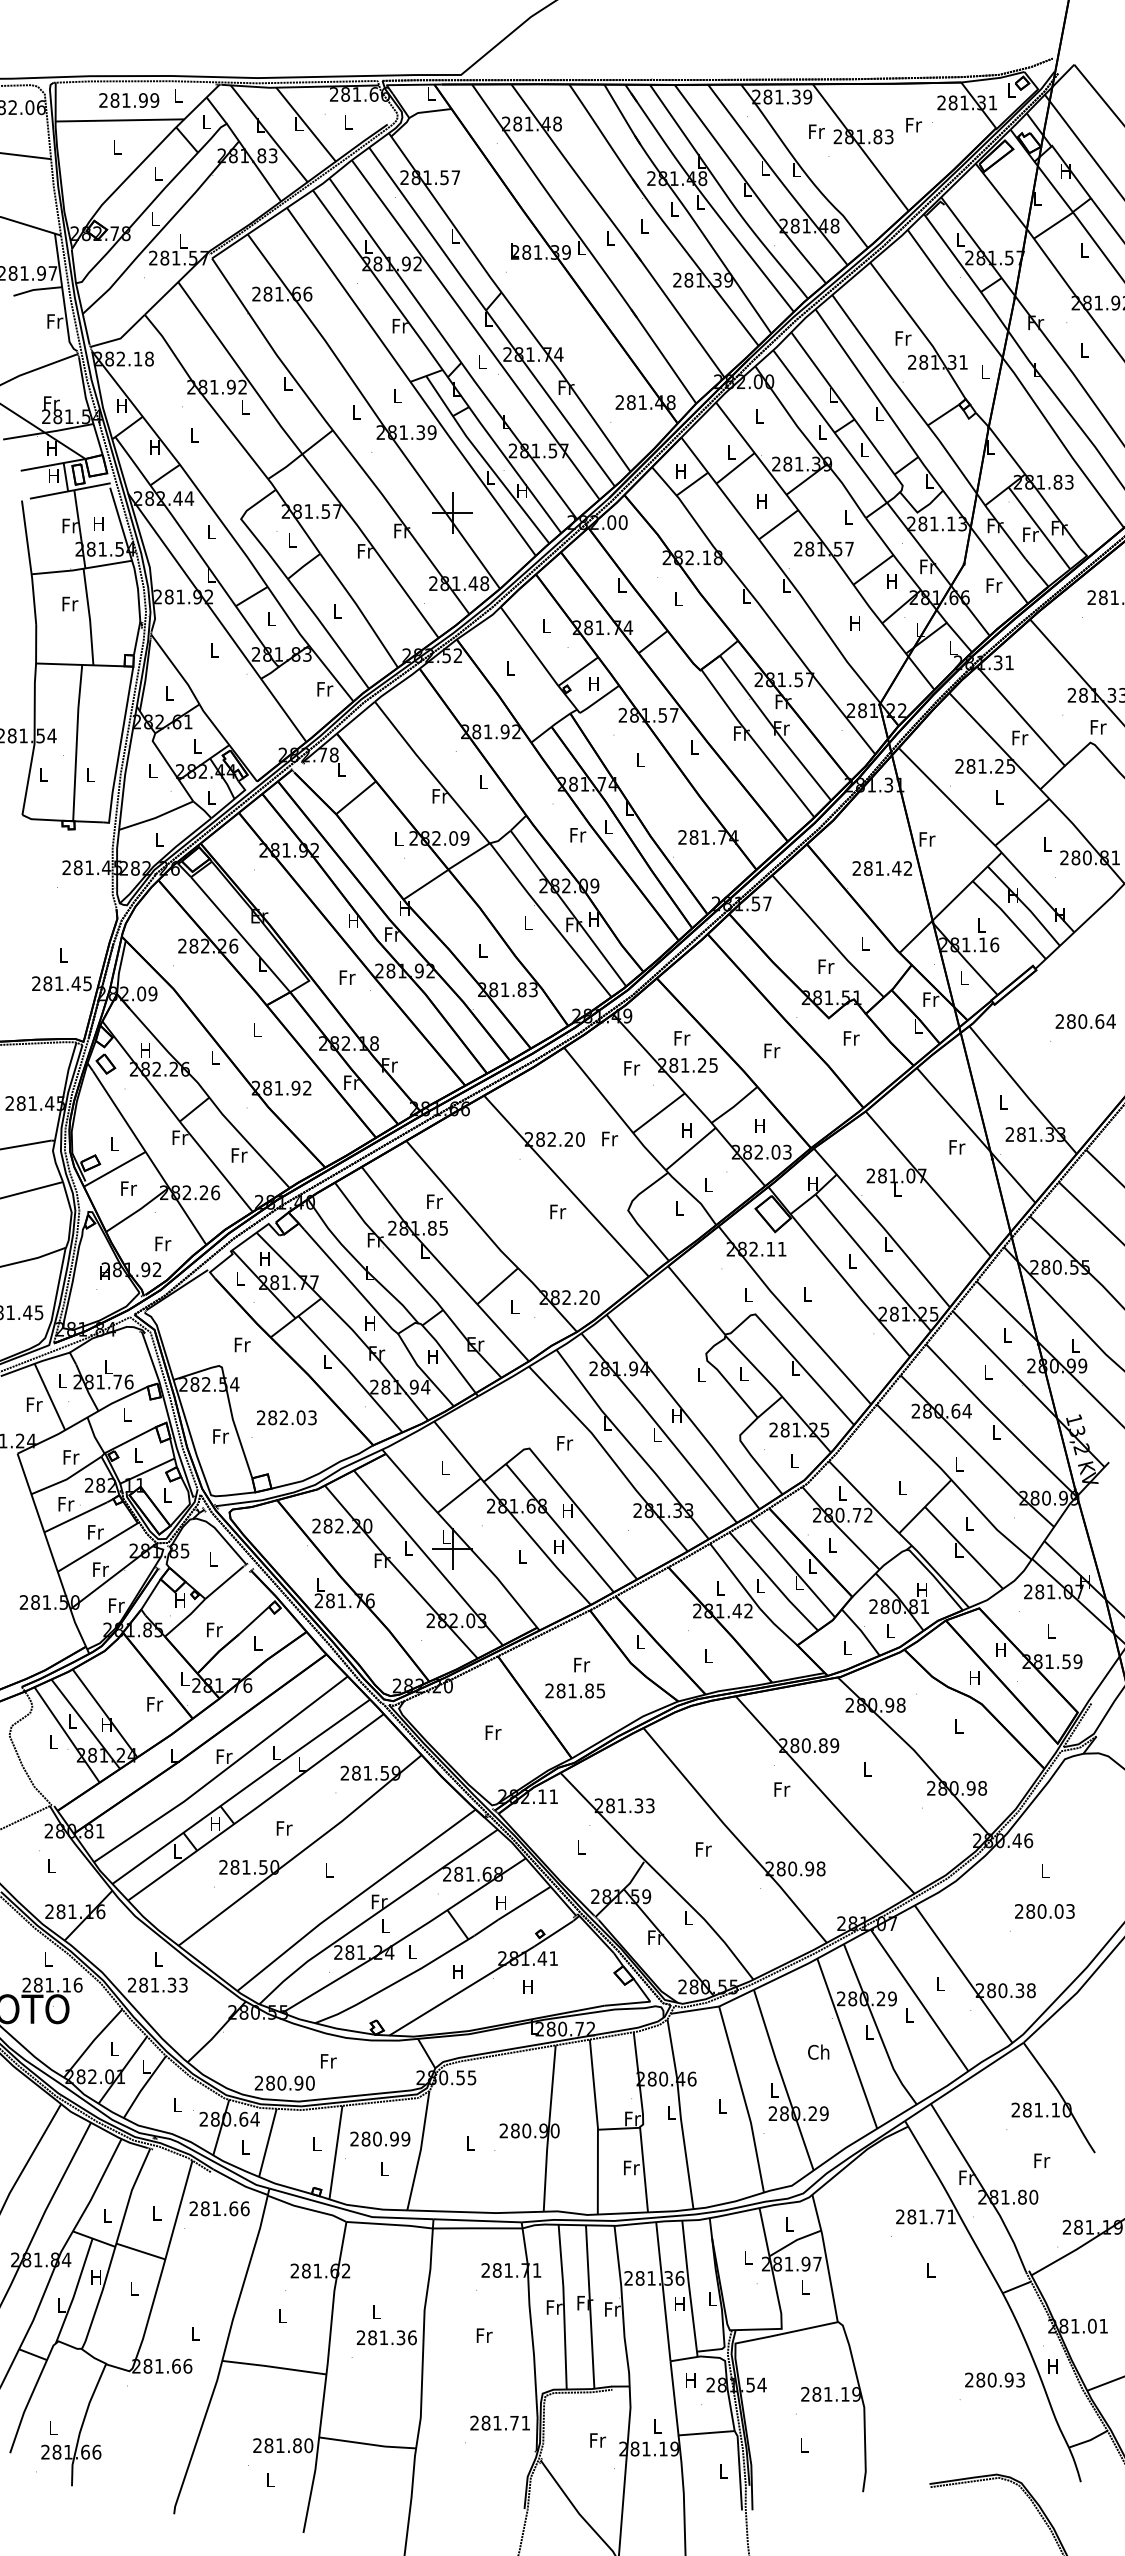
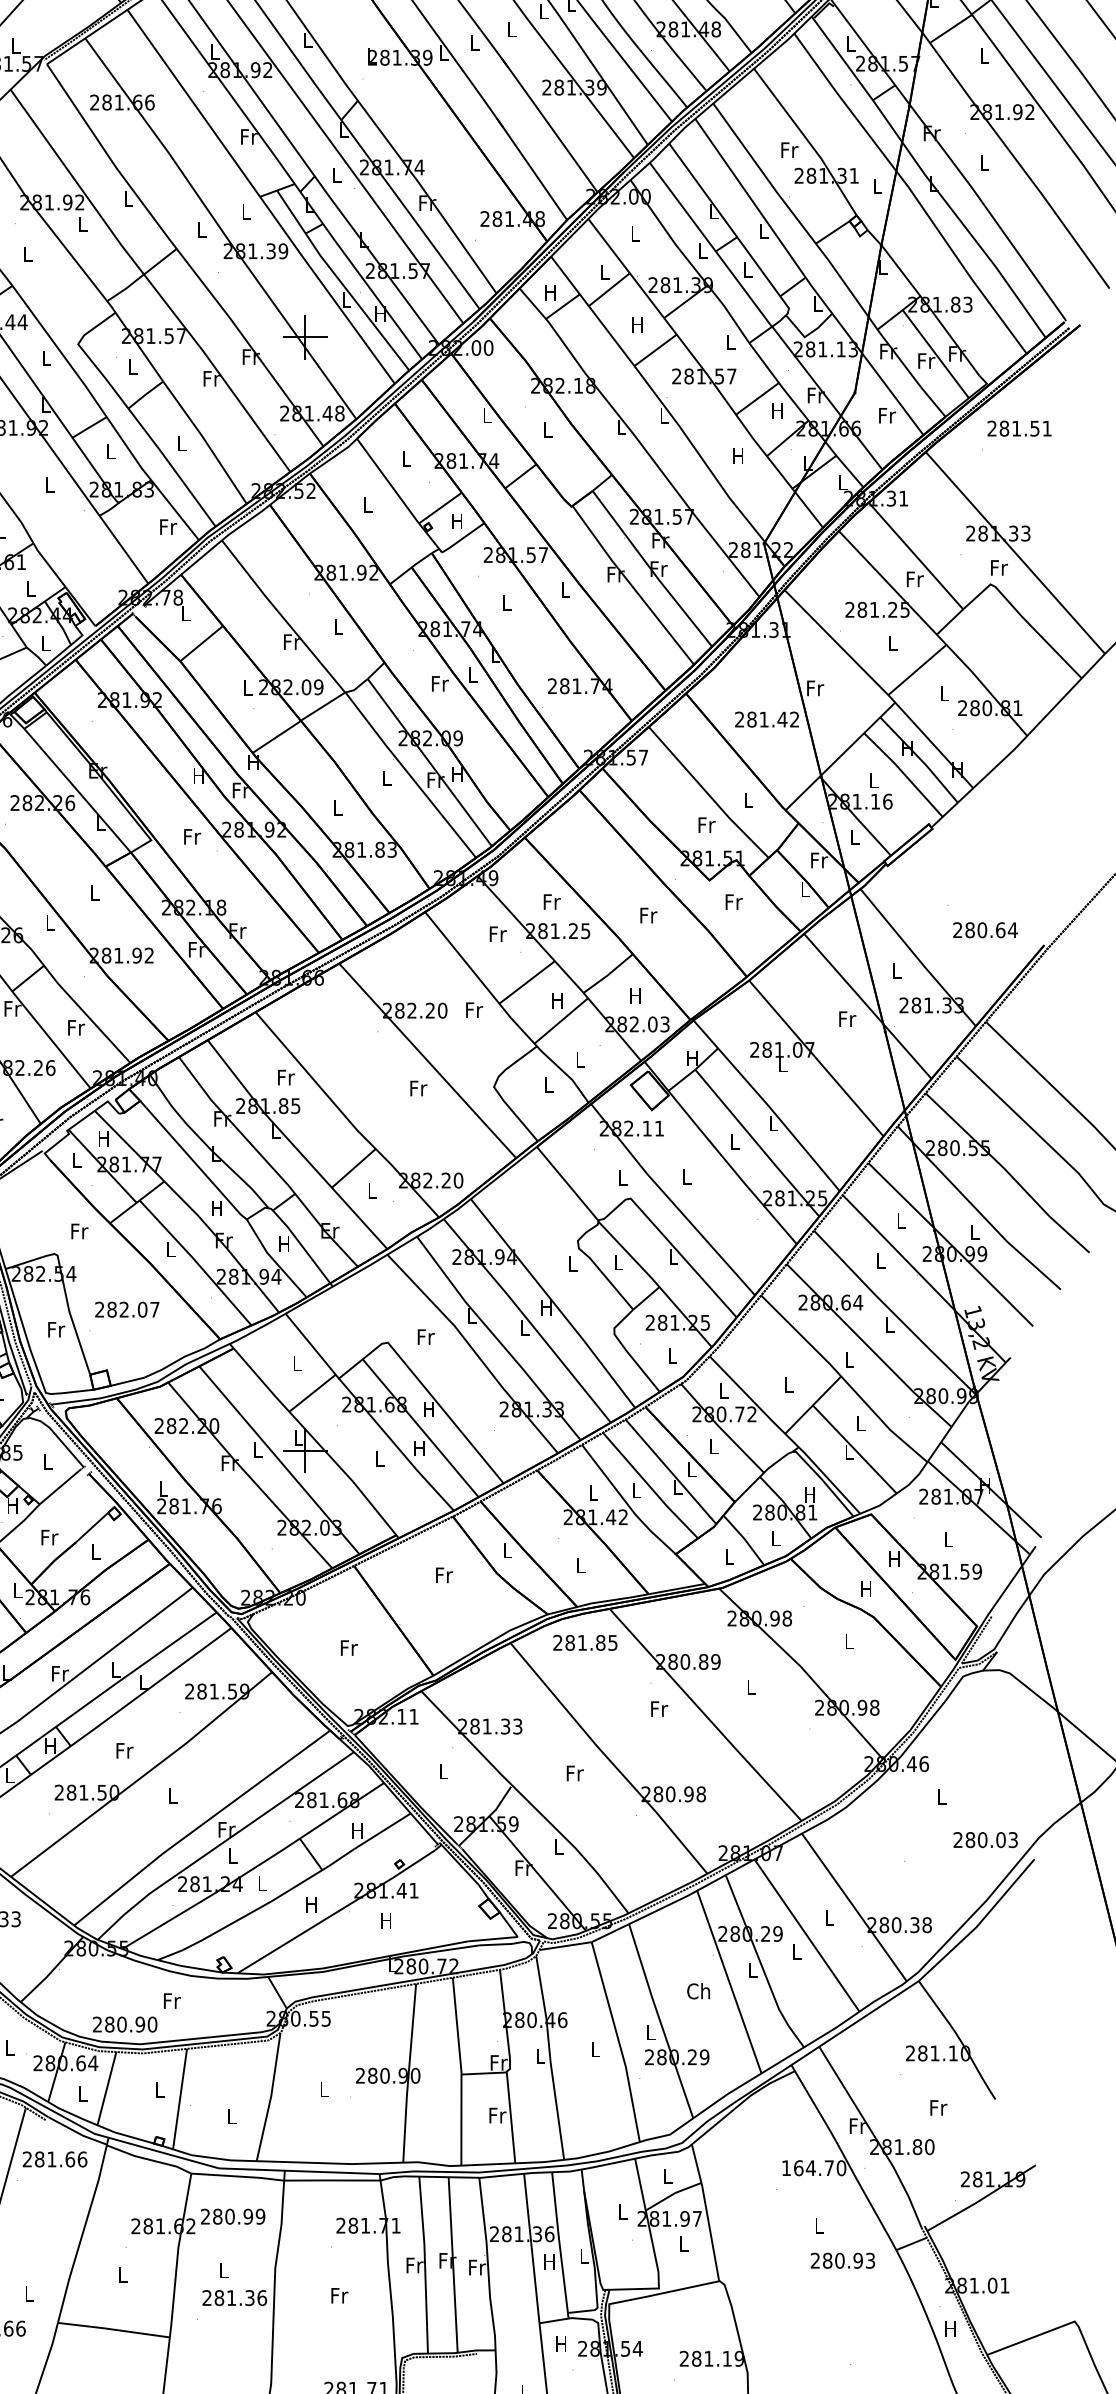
text: (1085, 1021) -> (985, 930), moved
text: (312, 1417) -> (154, 1309), 282.03 -> 282.07
text: (575, 1690) -> (585, 1642), moved
text: (1044, 1911) -> (985, 1840), moved
text: (380, 2138) -> (233, 2216), moved
text: (926, 2216) -> (814, 2167), 281.71 -> 164.70
text: (994, 2379) -> (842, 2260), moved

